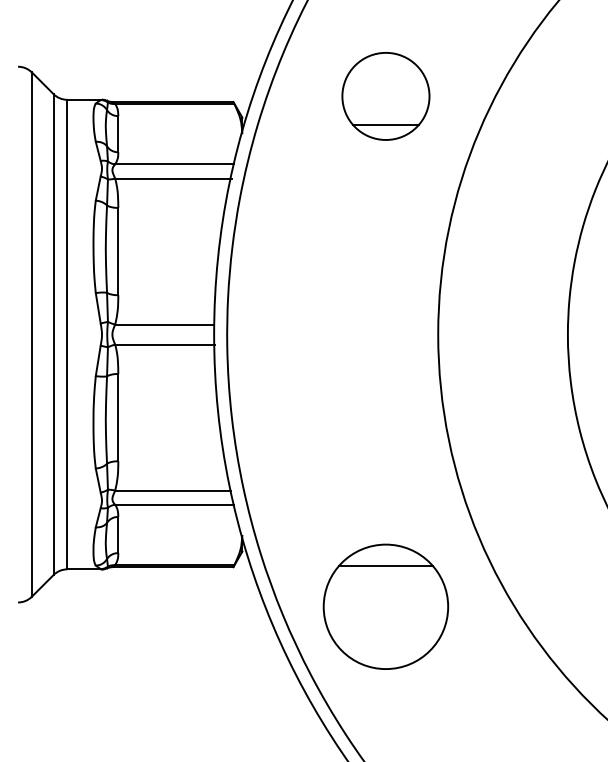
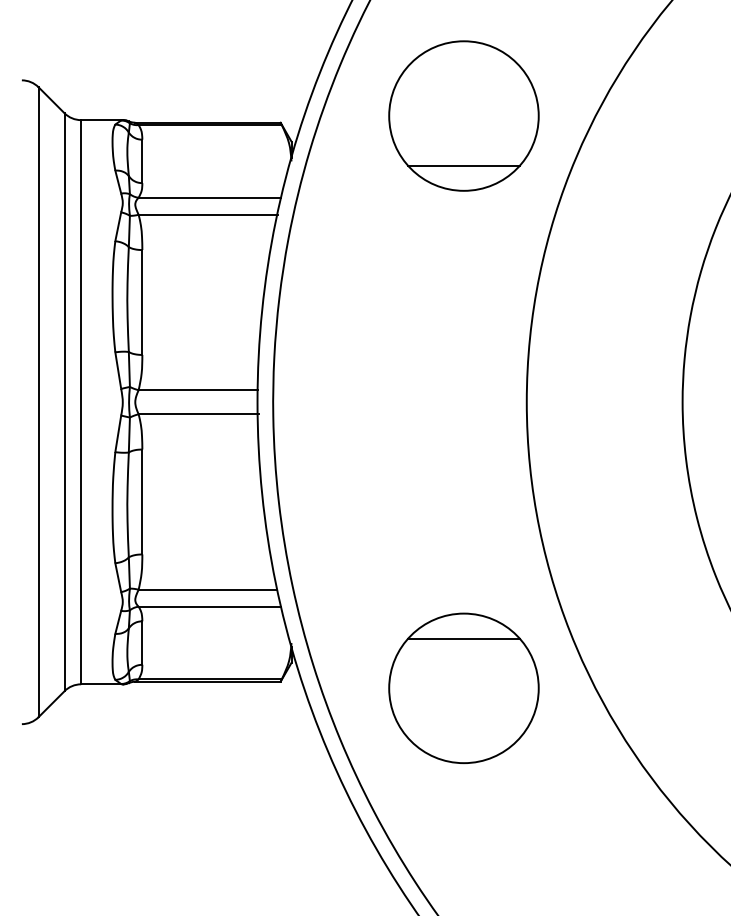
part: (385, 95) -> (463, 115), size x1.43
part: (385, 606) -> (463, 688), moved

